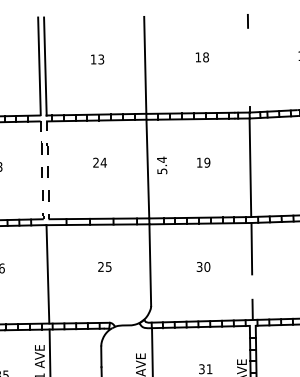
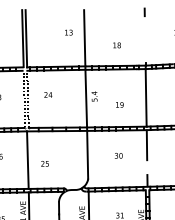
text: (201, 57) -> (116, 45), moved
text: (96, 59) -> (68, 32), moved
text: (100, 161) -> (48, 94), moved
text: (203, 161) -> (119, 104), moved
text: (103, 266) -> (44, 163), moved

